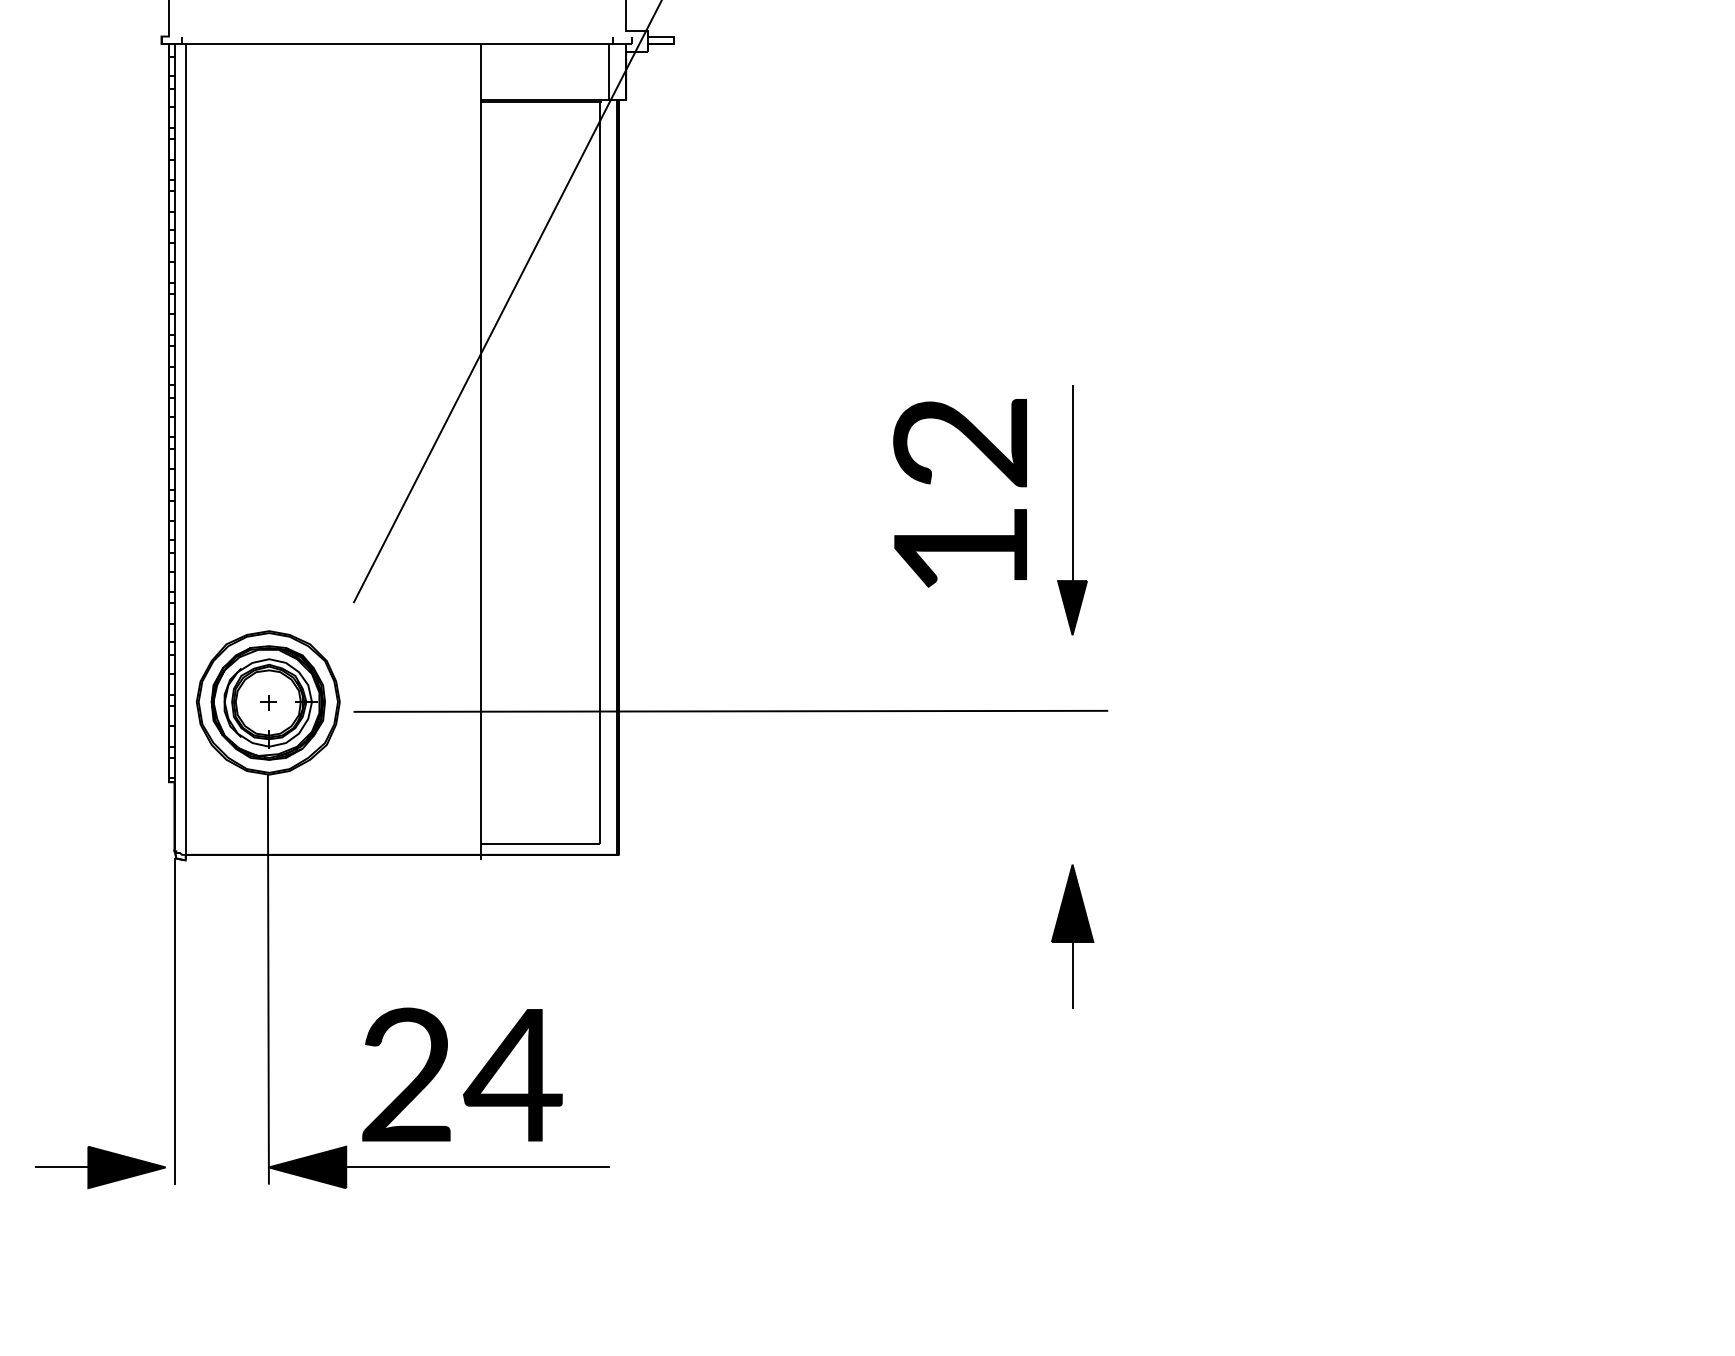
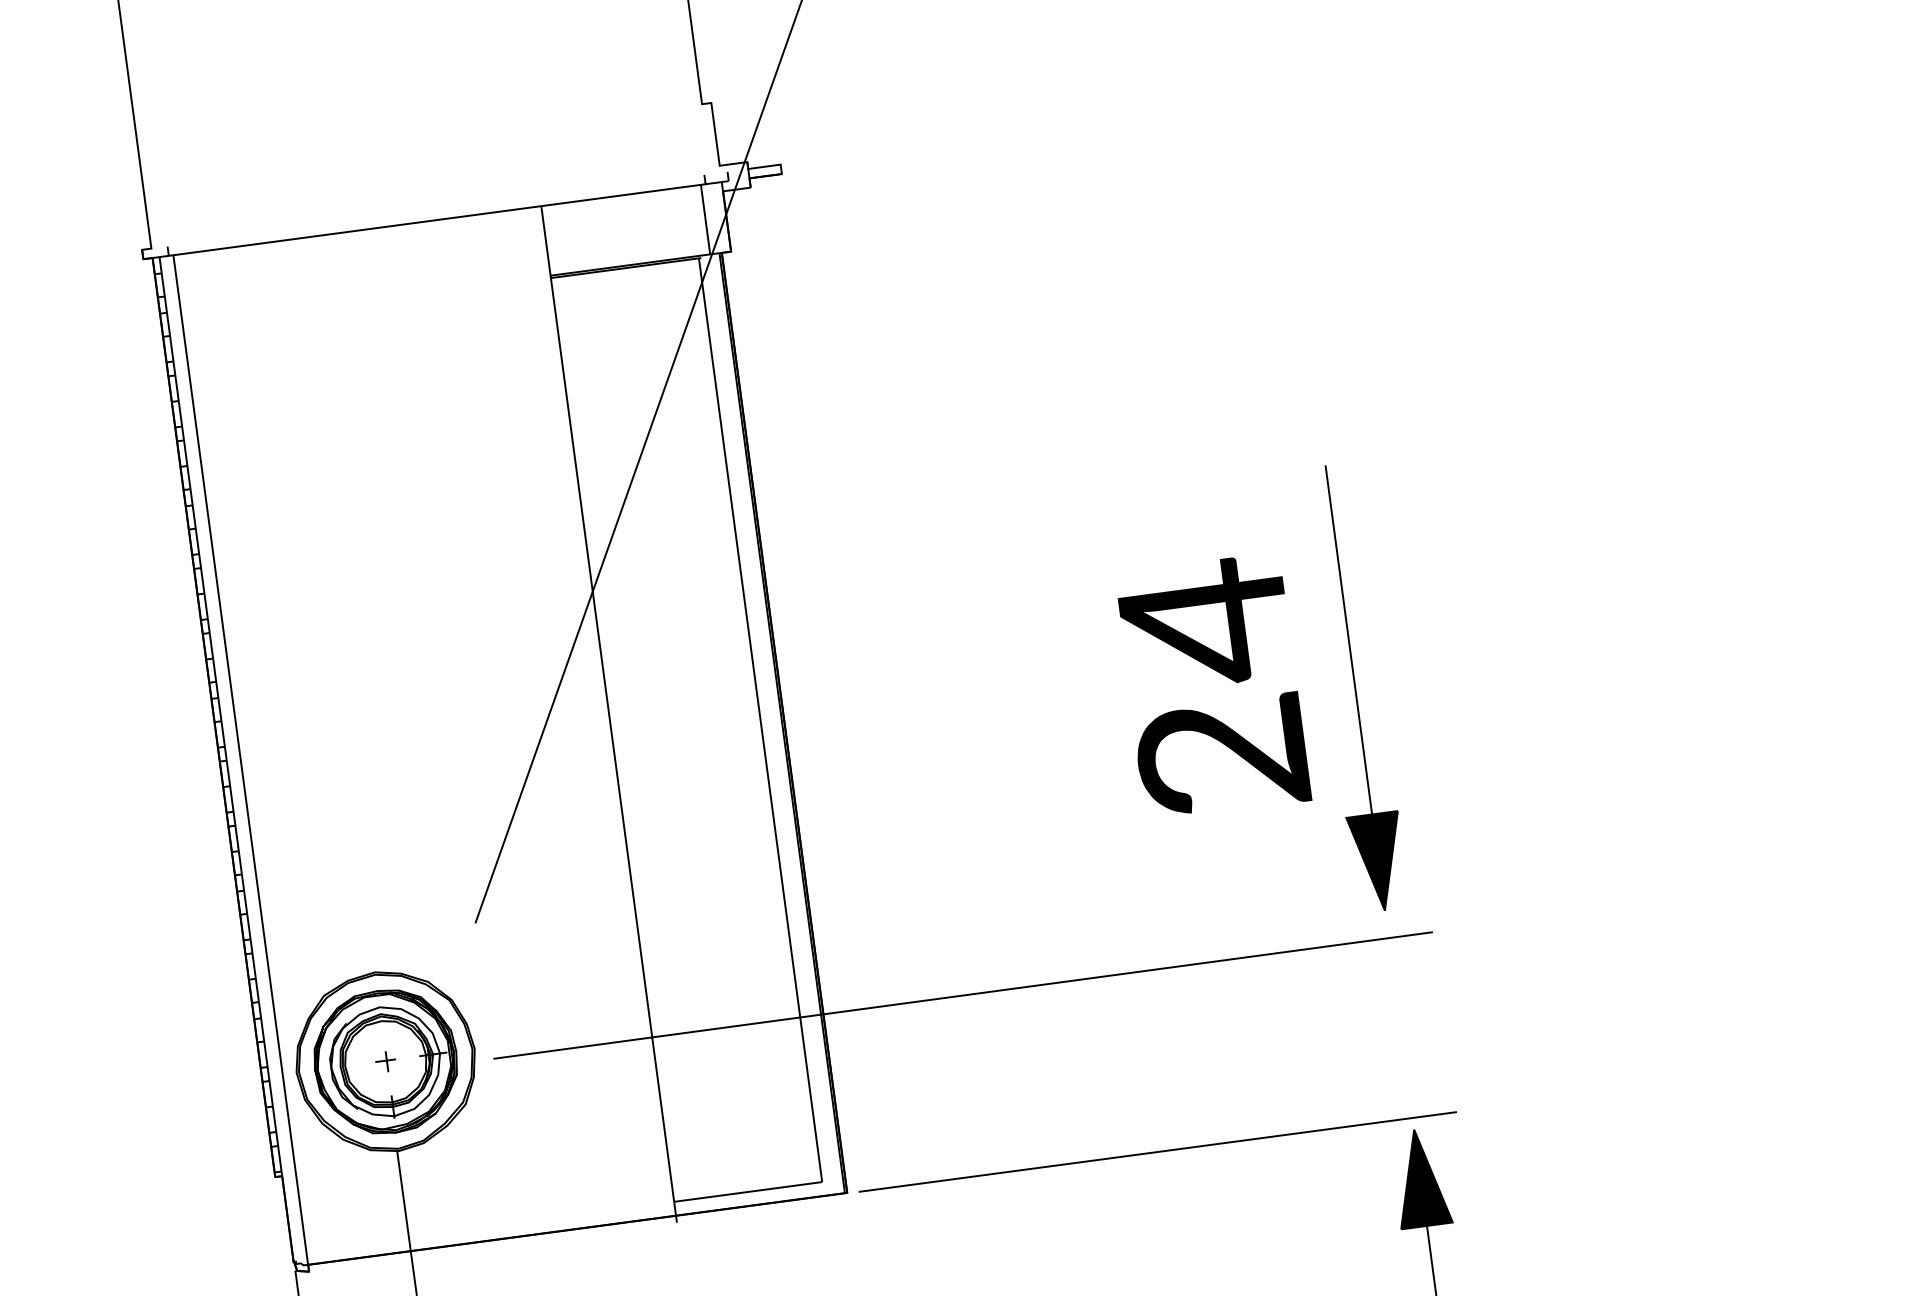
text: (959, 494) -> (1211, 687), 12 -> 24
part: (1072, 509) -> (1355, 687), size x1.43
line: (867, 854) -> (1157, 1151), added

